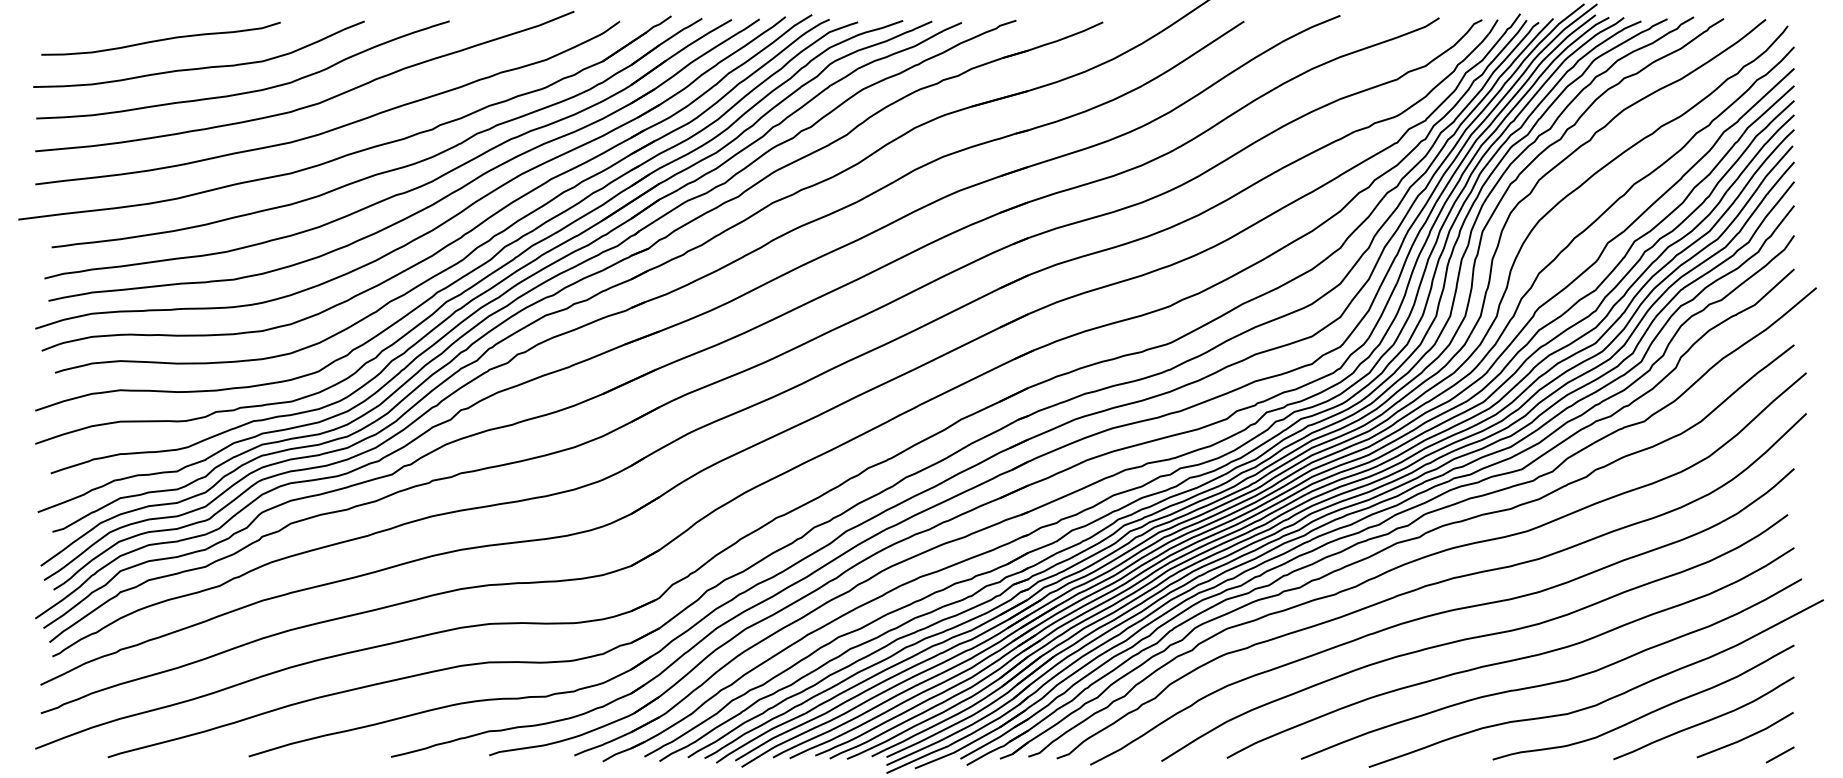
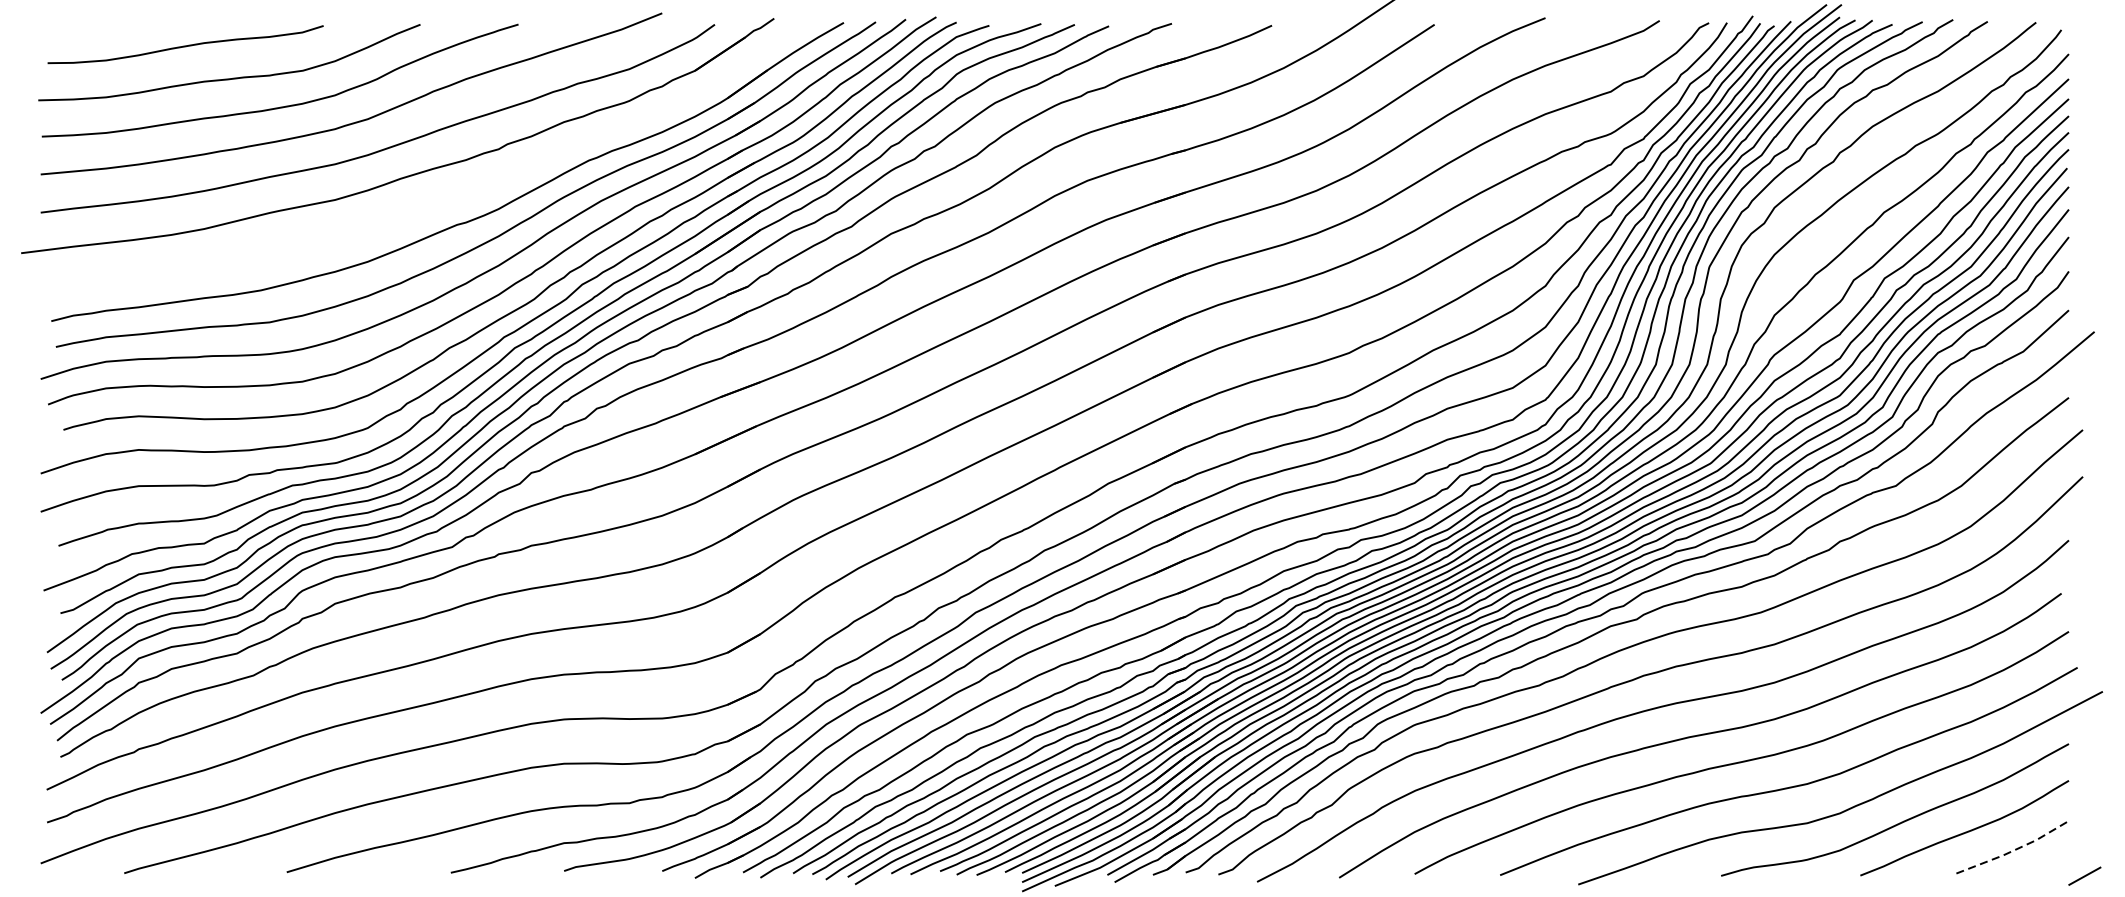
part: (387, 170) -> (446, 196), removed
line: (1746, 737) -> (2013, 850), solid -> dashed
line: (1779, 754) -> (2084, 875), moved

